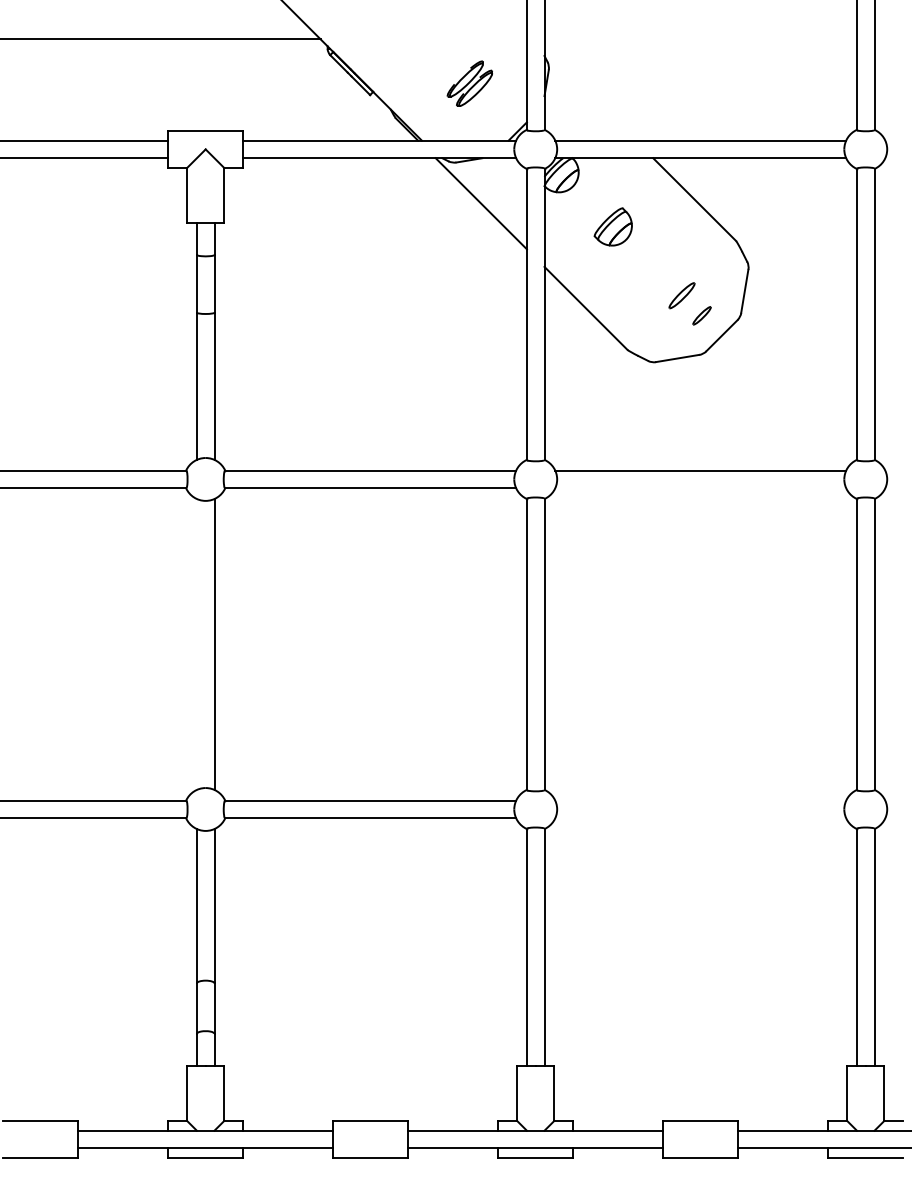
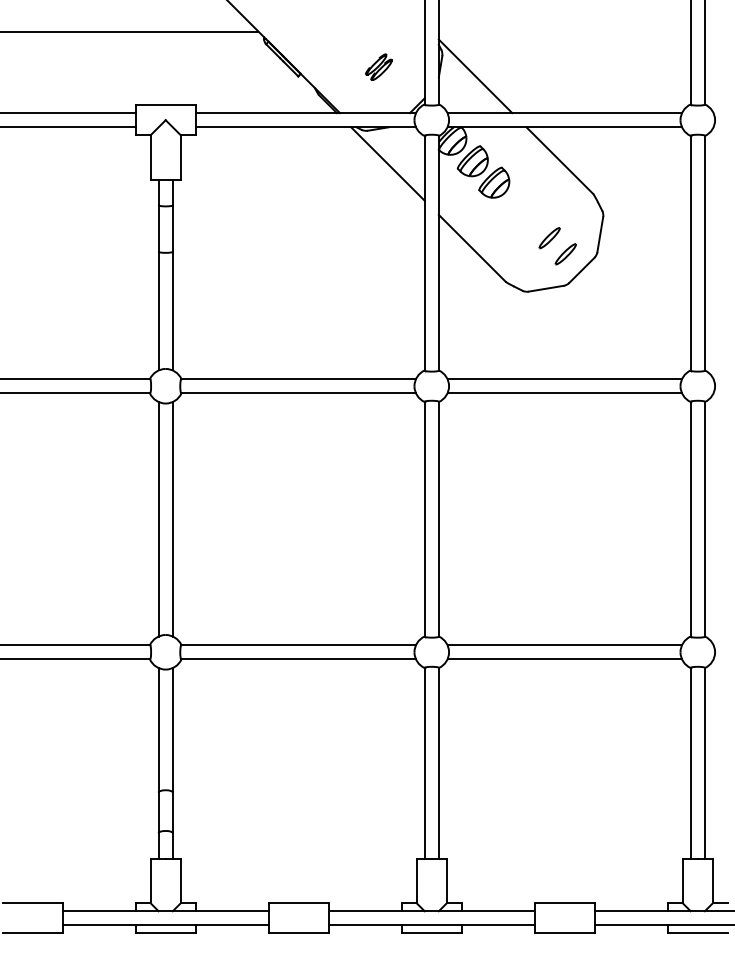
part: (469, 83) -> (378, 67), size x0.71
line: (589, 94) -> (475, 75), added
part: (586, 199) -> (472, 160), added
part: (701, 315) -> (565, 254), size x1.43
line: (700, 488) -> (564, 393), added
line: (196, 643) -> (158, 518), added
line: (700, 800) -> (564, 645), added
line: (700, 818) -> (564, 659), added

